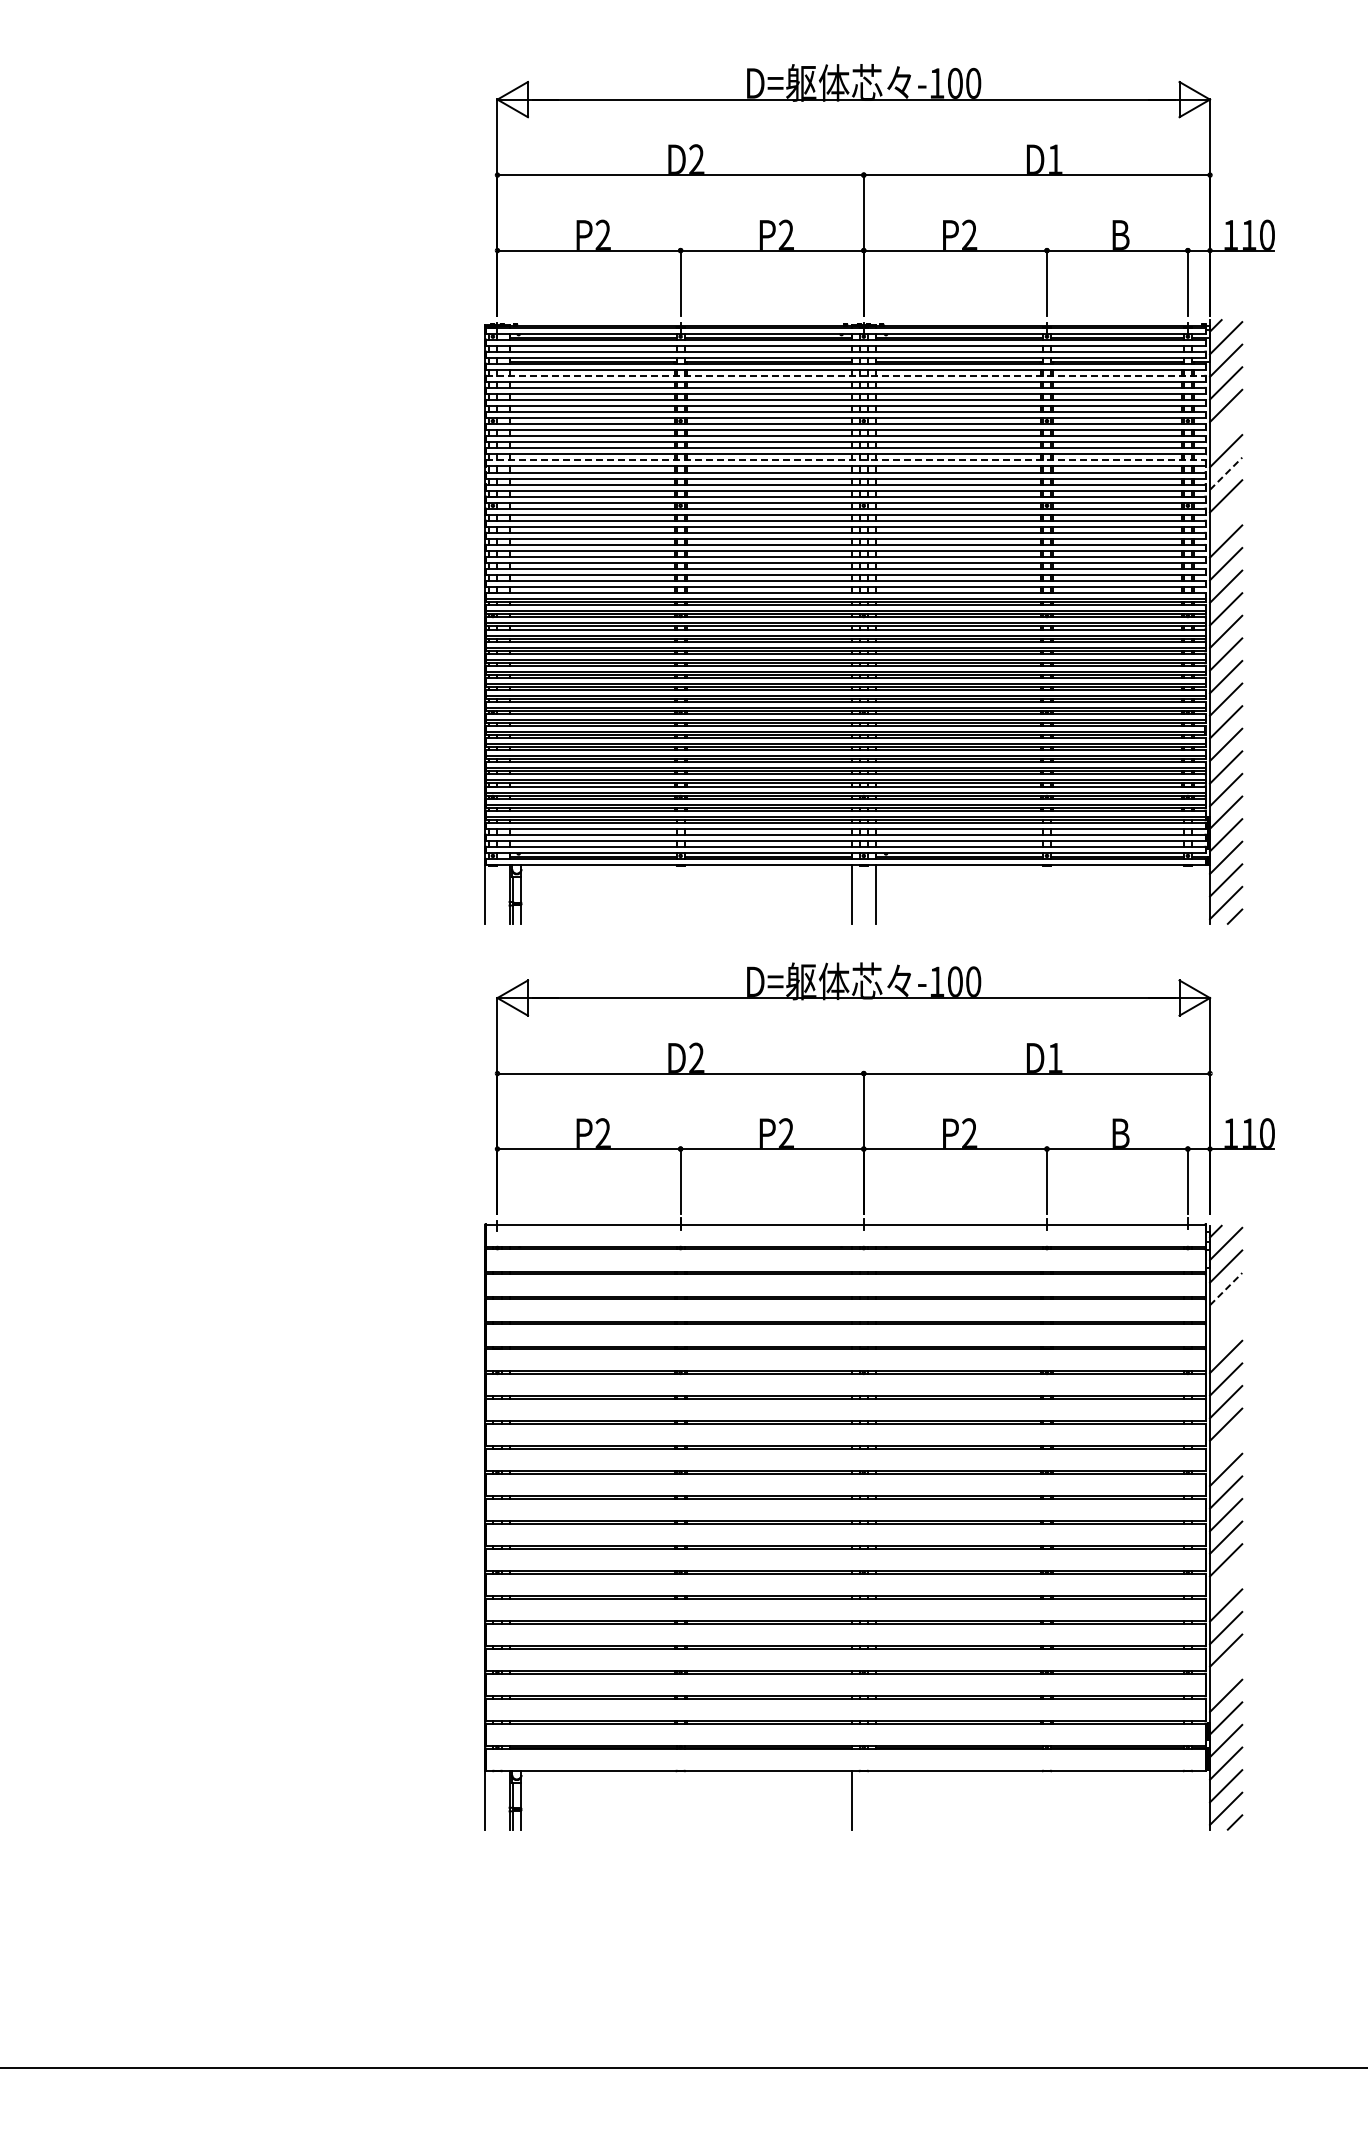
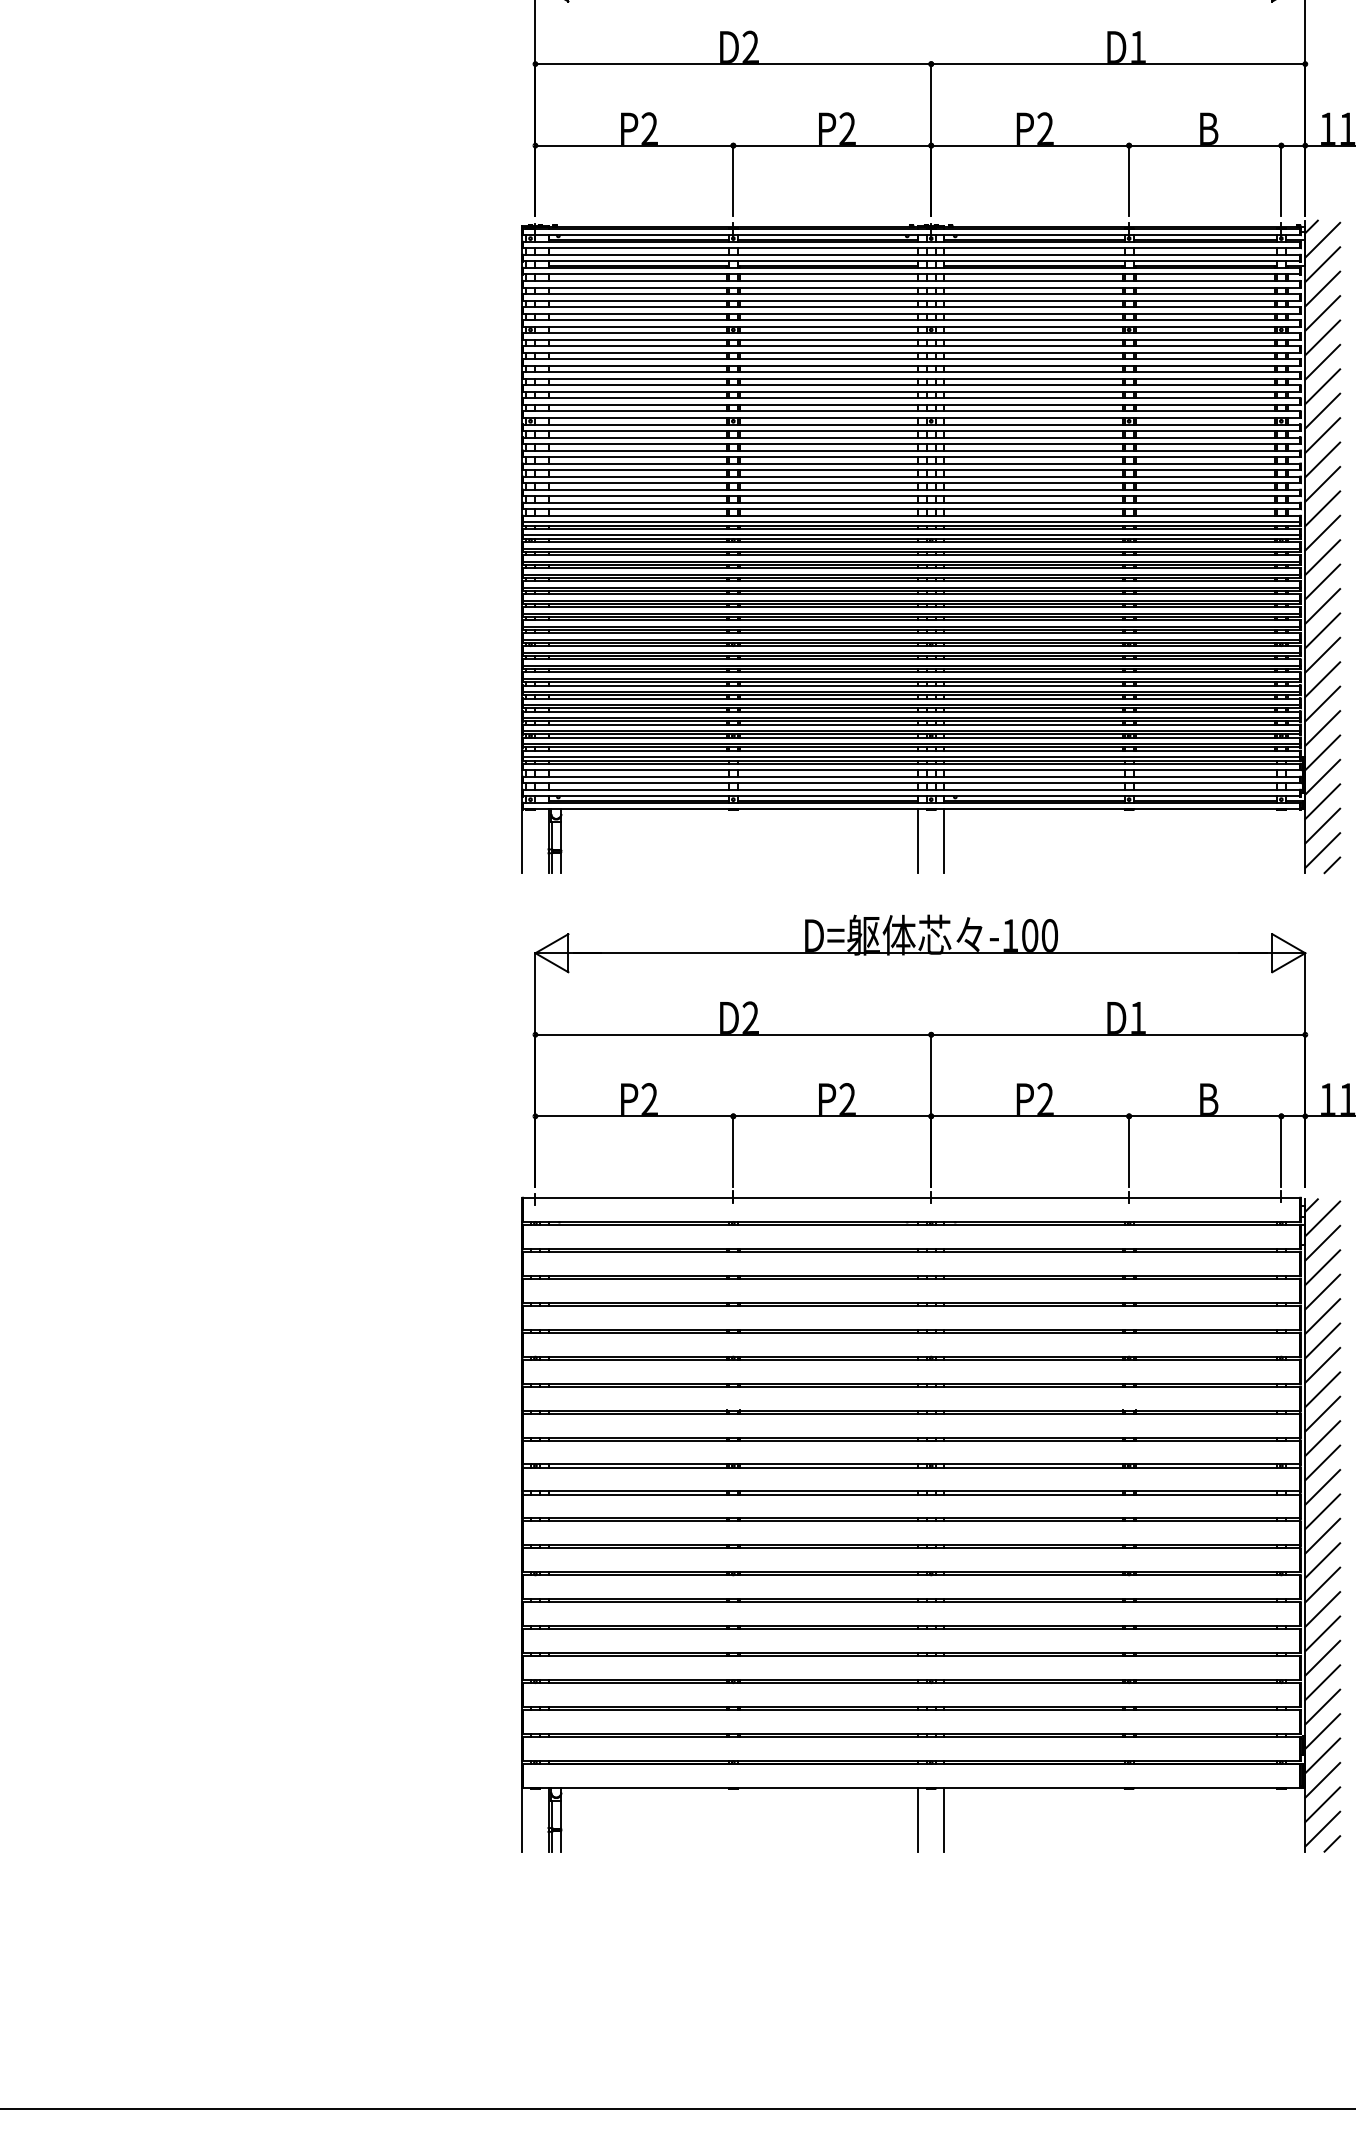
line: (845, 375) -> (911, 280), dashed -> solid
line: (1226, 428) -> (1323, 337), added
line: (845, 460) -> (911, 372), dashed -> solid
line: (1226, 473) -> (1323, 386), dashed -> solid
line: (1226, 518) -> (1323, 435), added
line: (1226, 1289) -> (1323, 1268), dashed -> solid
line: (1226, 1311) -> (1323, 1291), added
line: (1226, 1334) -> (1323, 1316), added
line: (1226, 1447) -> (1323, 1438), added
line: (1226, 1582) -> (1323, 1584), added
line: (1226, 1673) -> (1323, 1682), added
line: (875, 1799) -> (943, 1819), added

